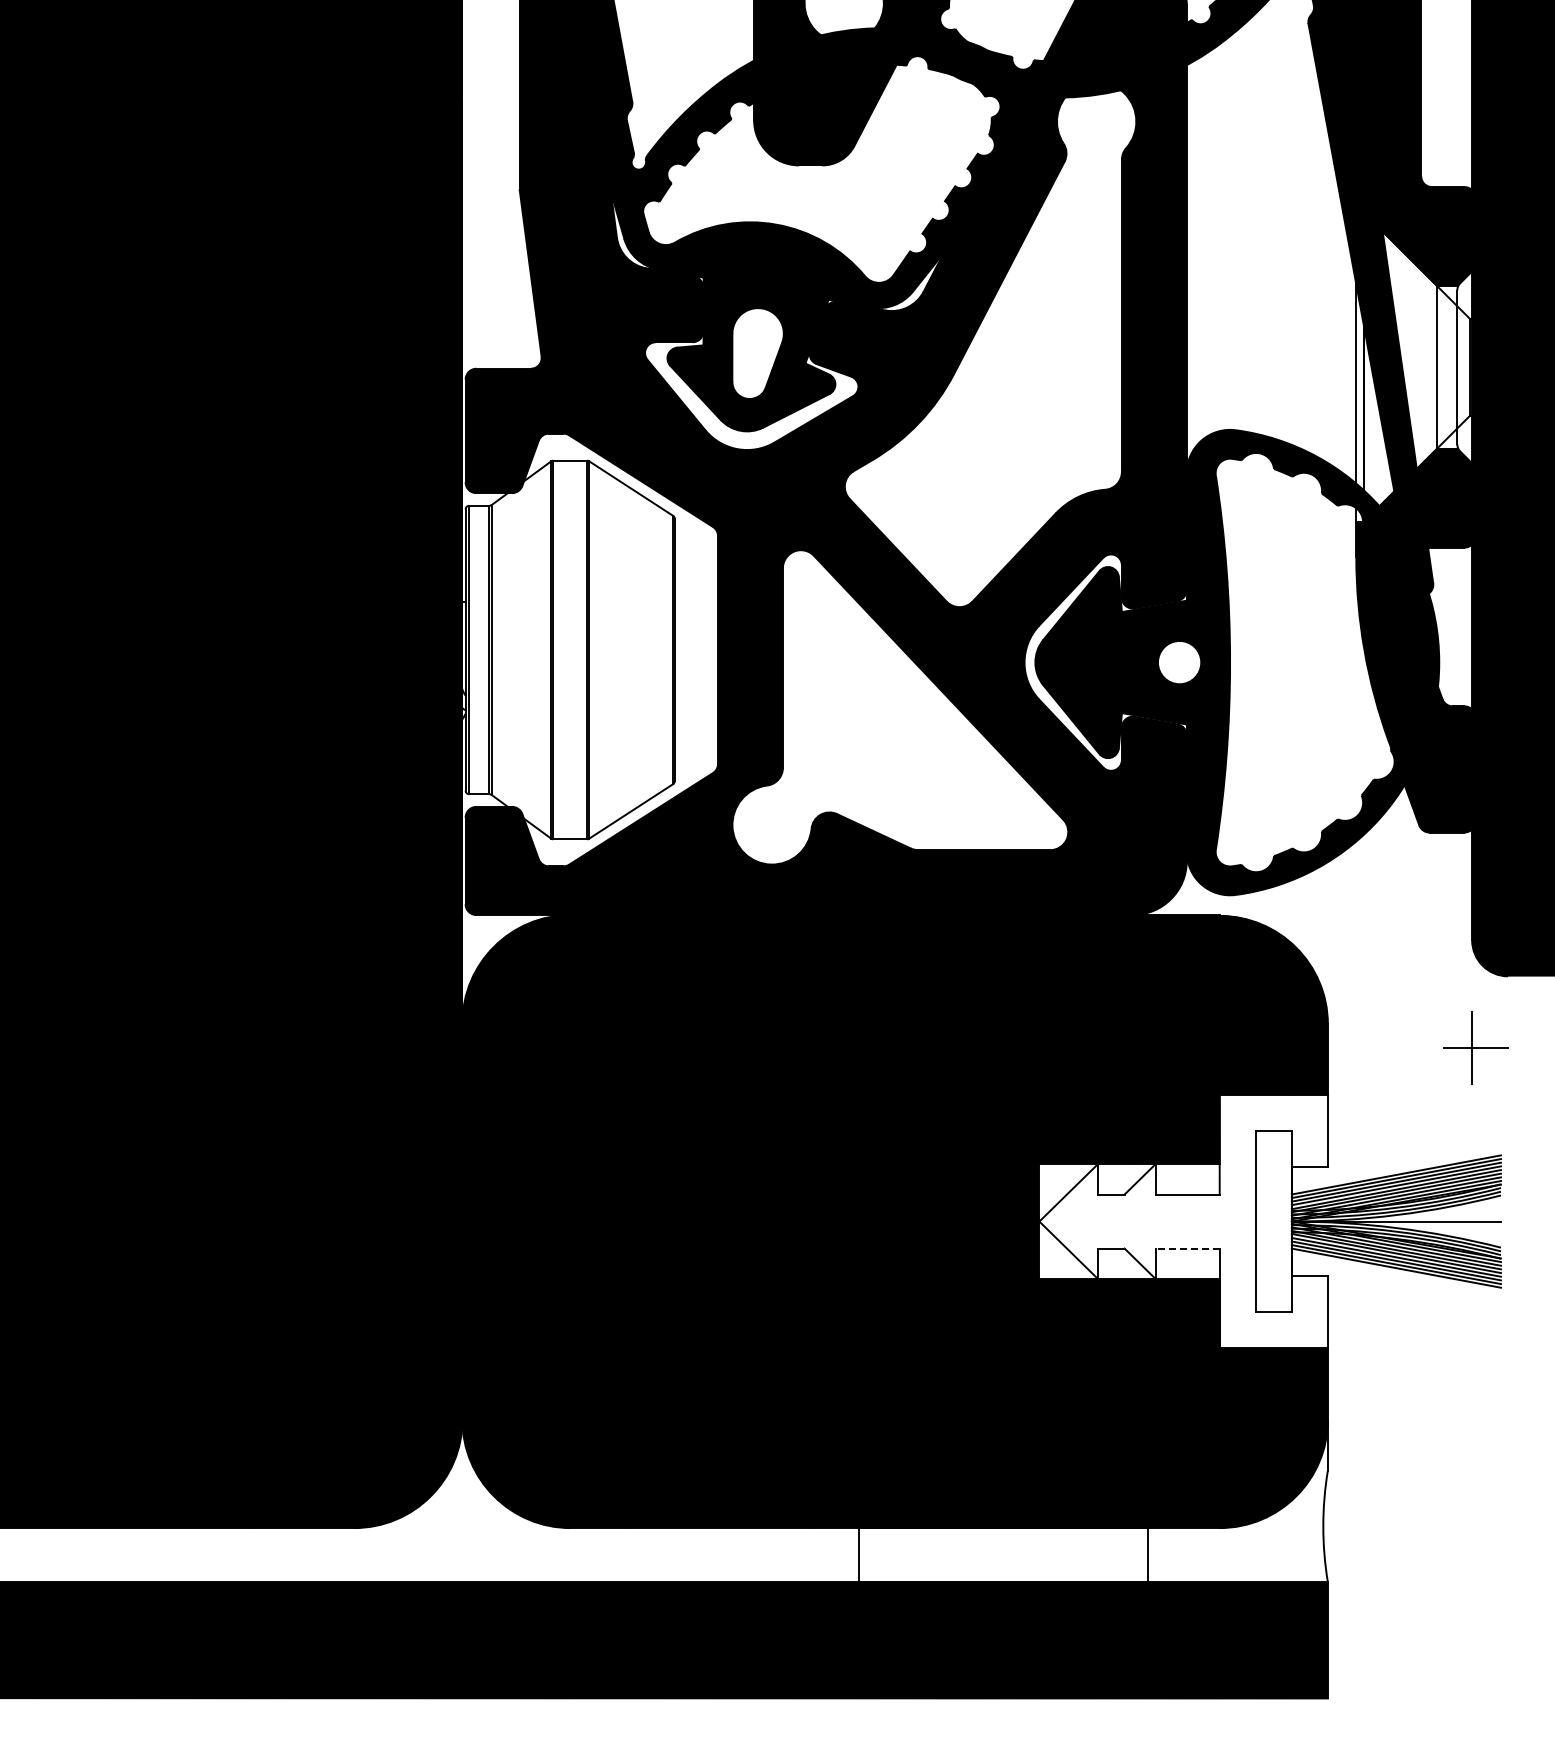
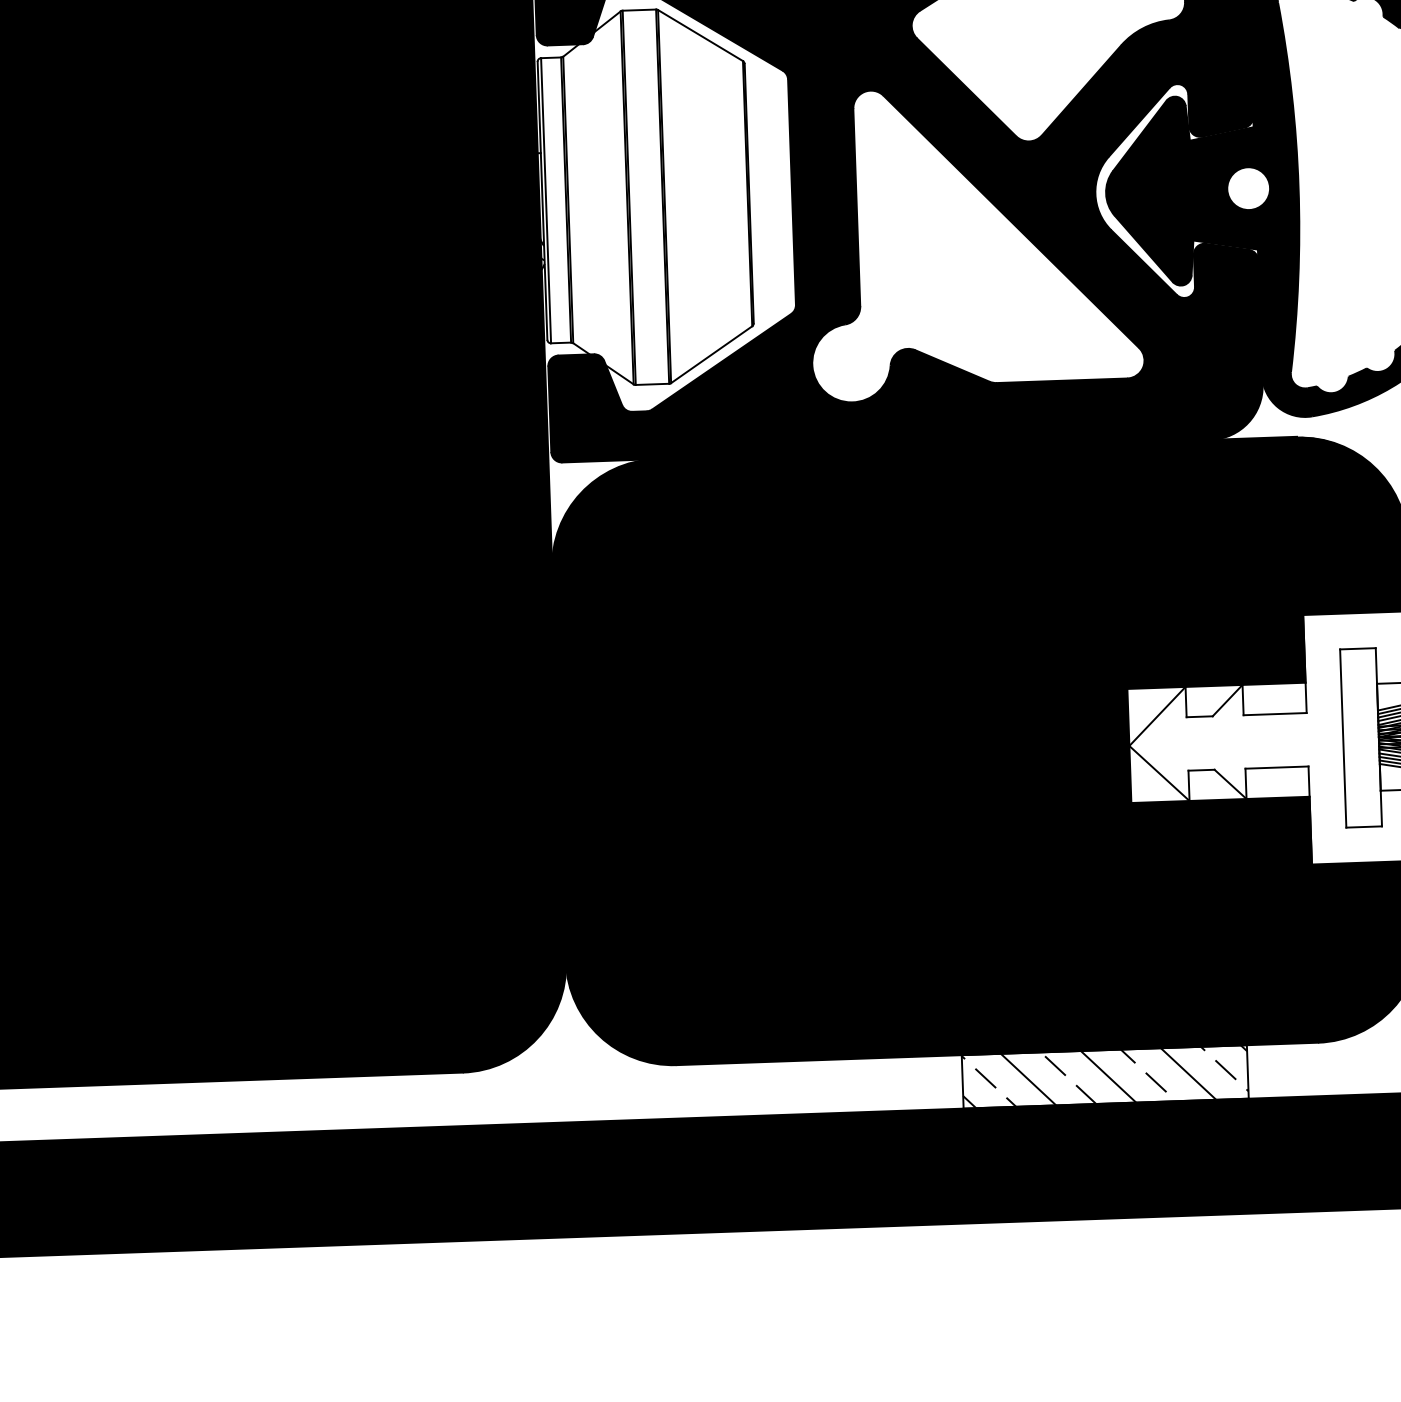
line: (1187, 1248) -> (1276, 767), dashed -> solid
hatch: (1003, 1555) -> (1105, 1077), added

